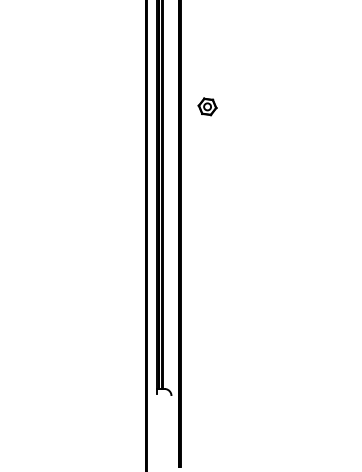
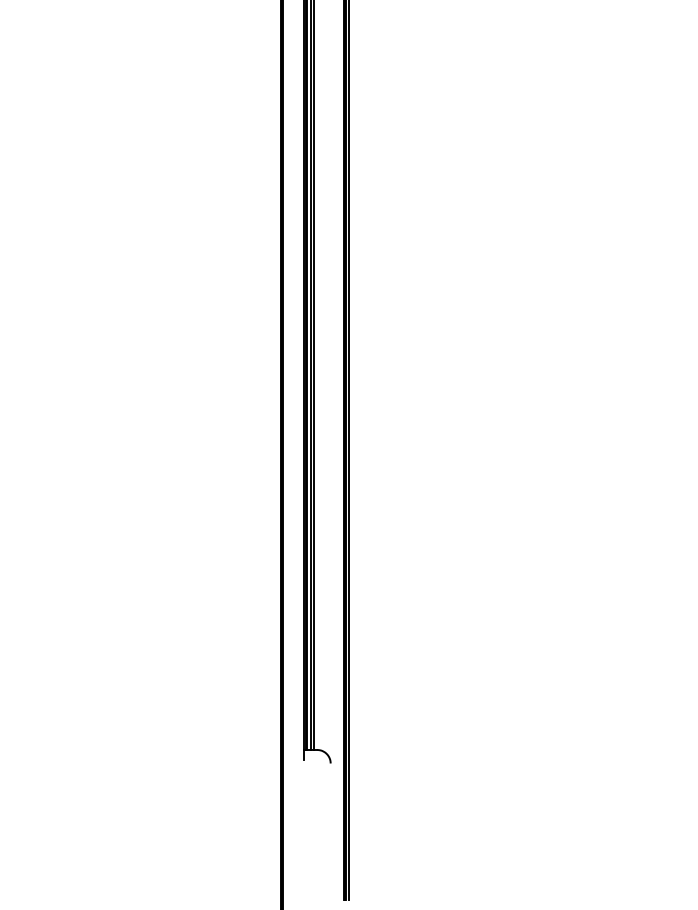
part: (207, 106) -> (400, 205), removed

